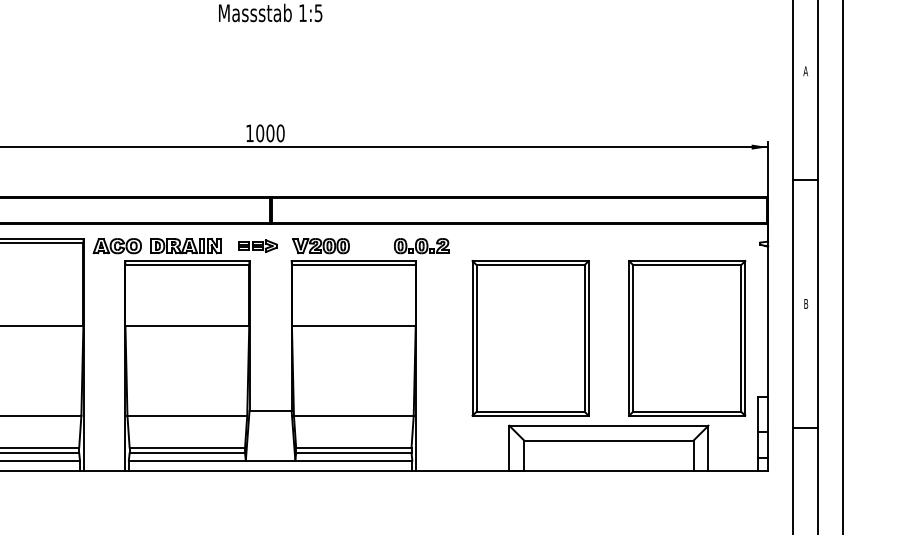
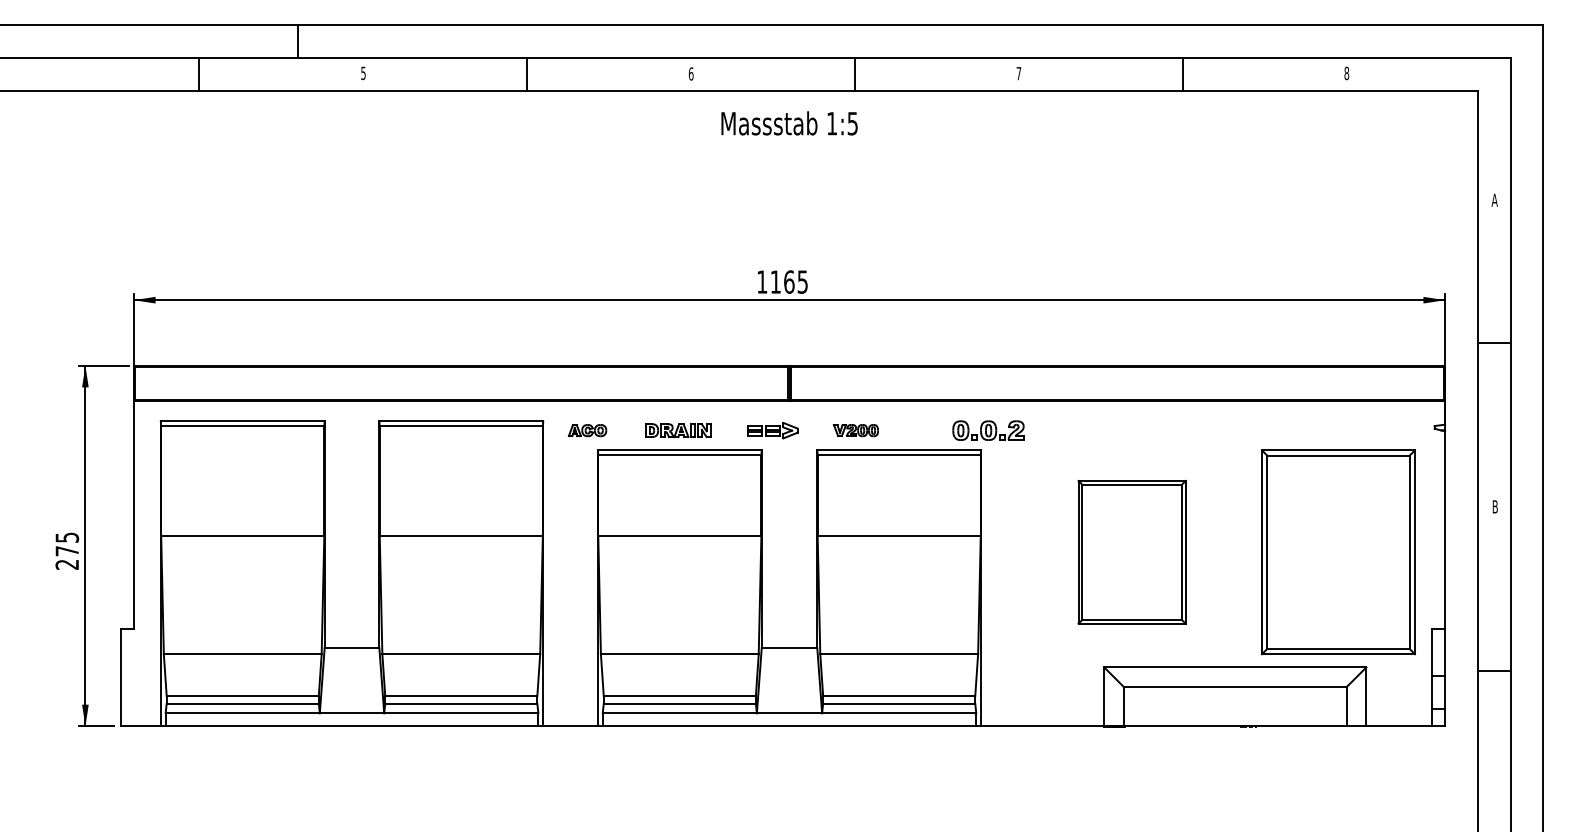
text: (270, 132) -> (789, 281), 1000 -> 1165
part: (117, 246) -> (587, 430), size x0.6
part: (186, 246) -> (678, 430), size x0.7
part: (320, 246) -> (855, 430), size x0.6
part: (530, 338) -> (1131, 552), size x0.7

